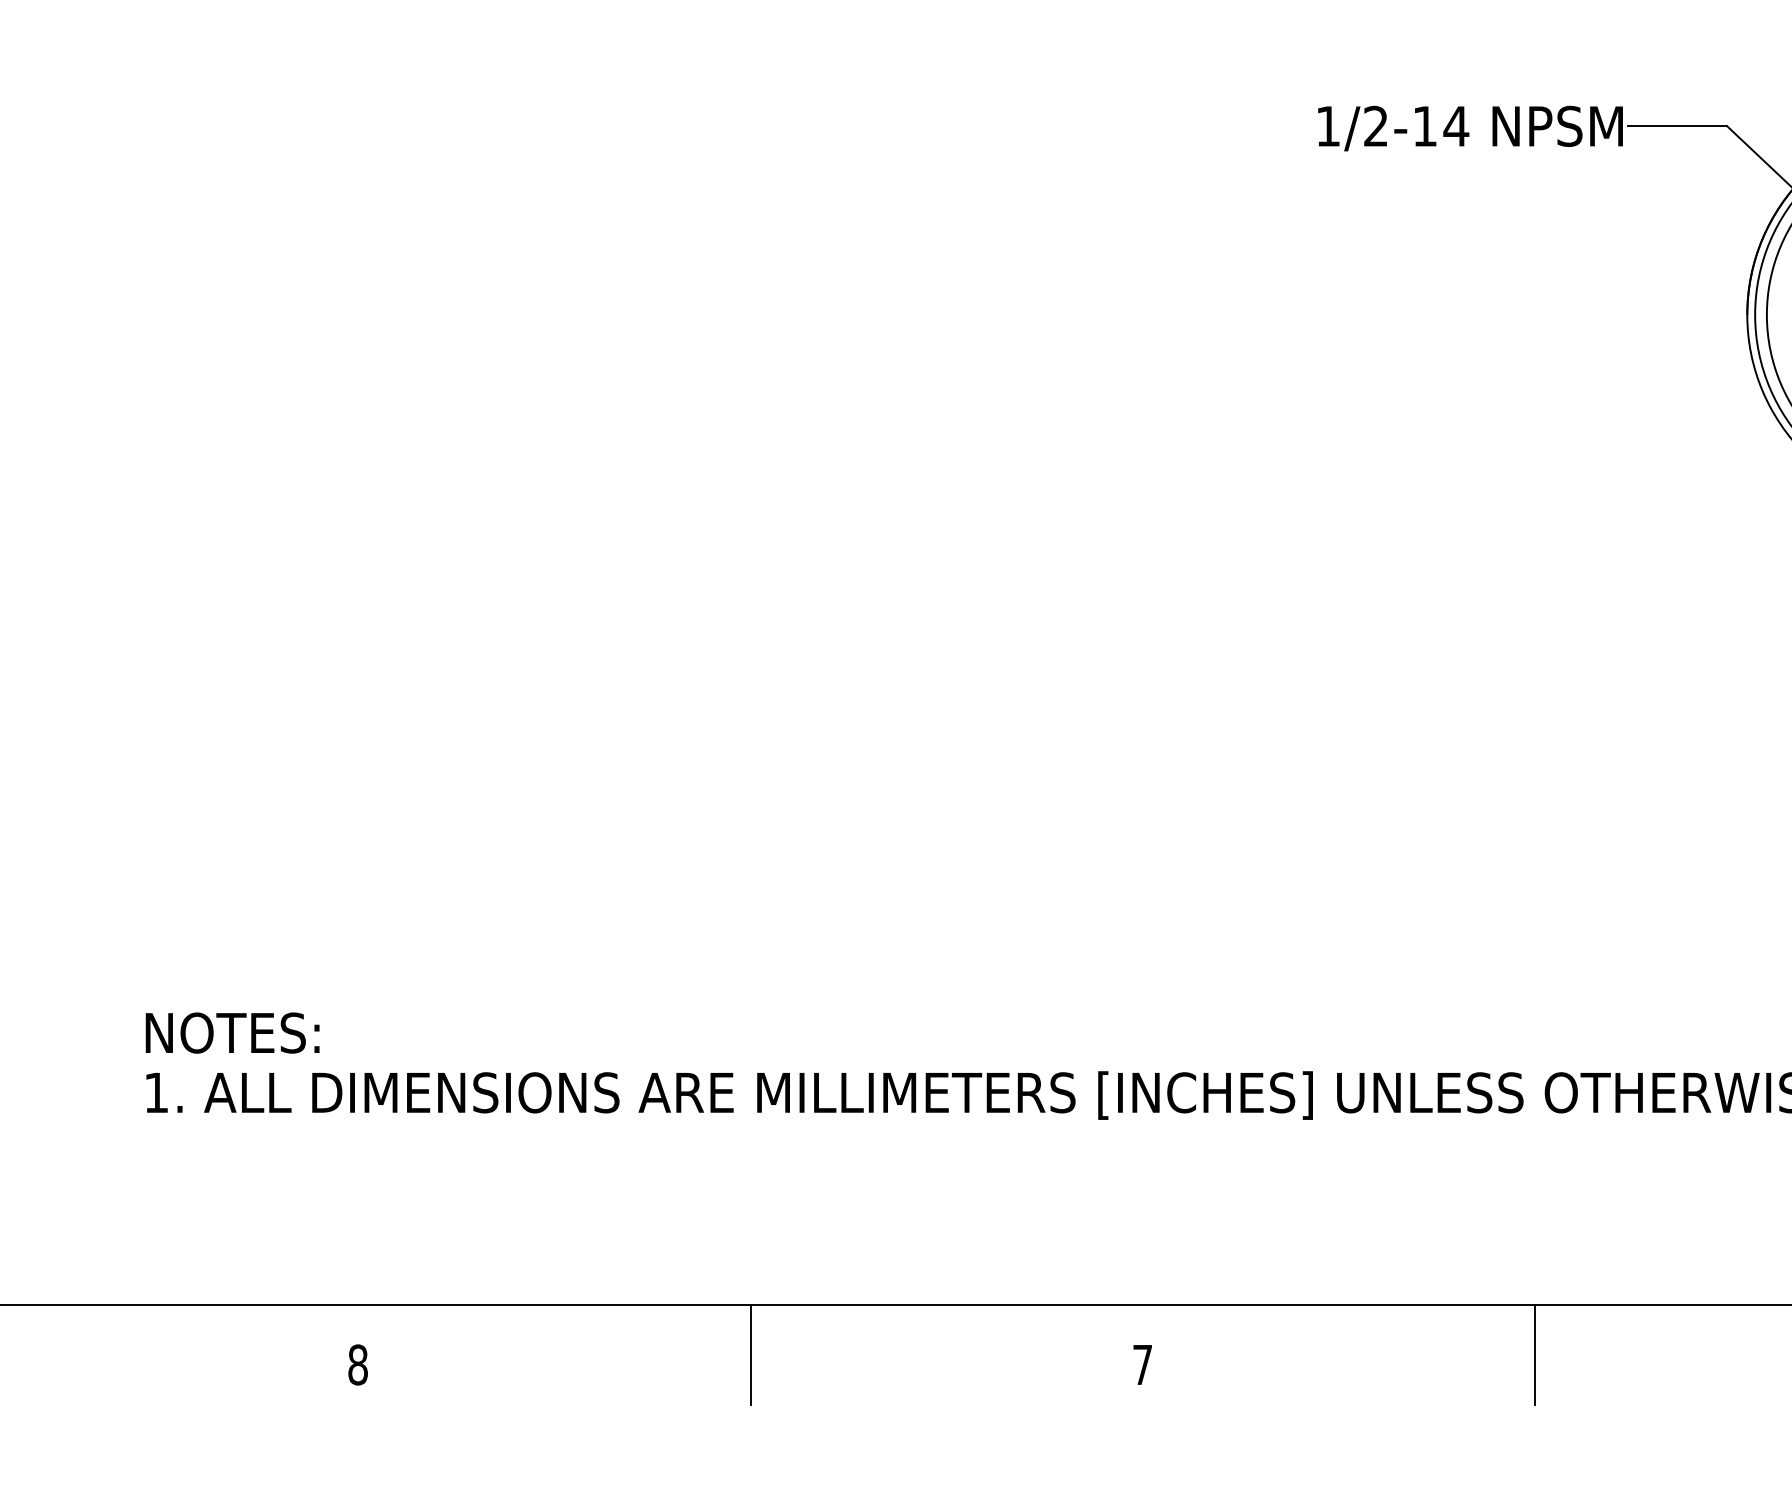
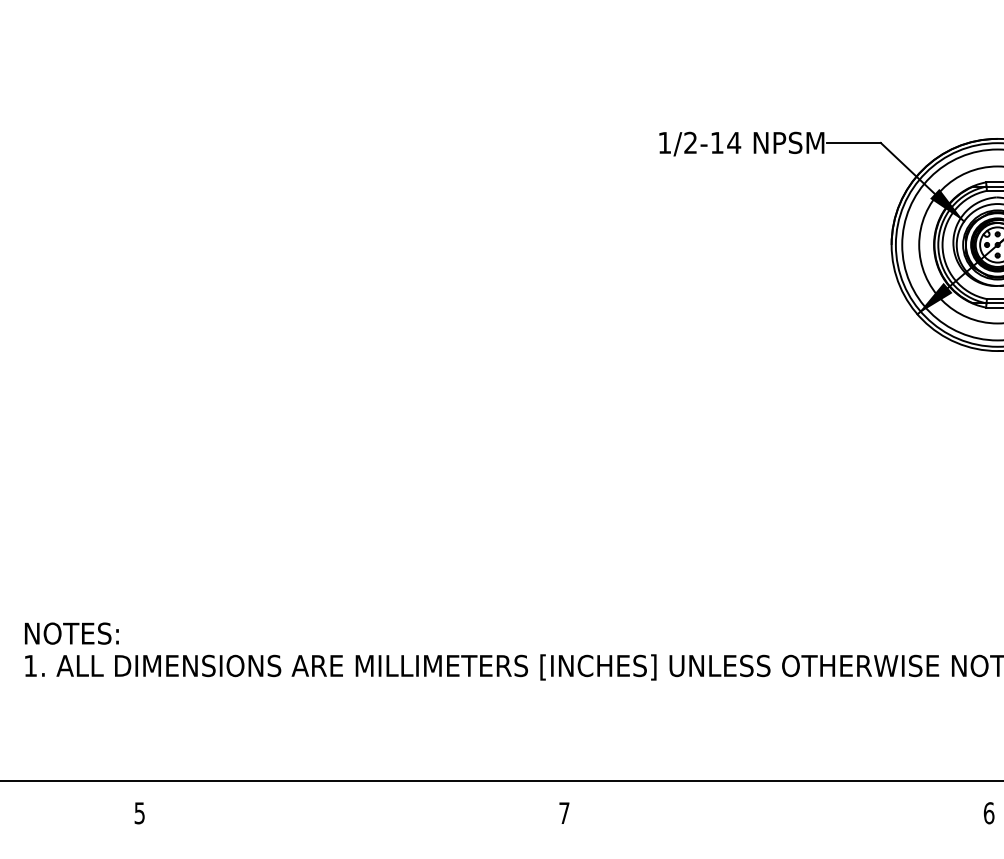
line: (751, 1354) -> (352, 807), removed
line: (1534, 1354) -> (776, 807), removed
text: (357, 1365) -> (139, 813), 8 -> 5

